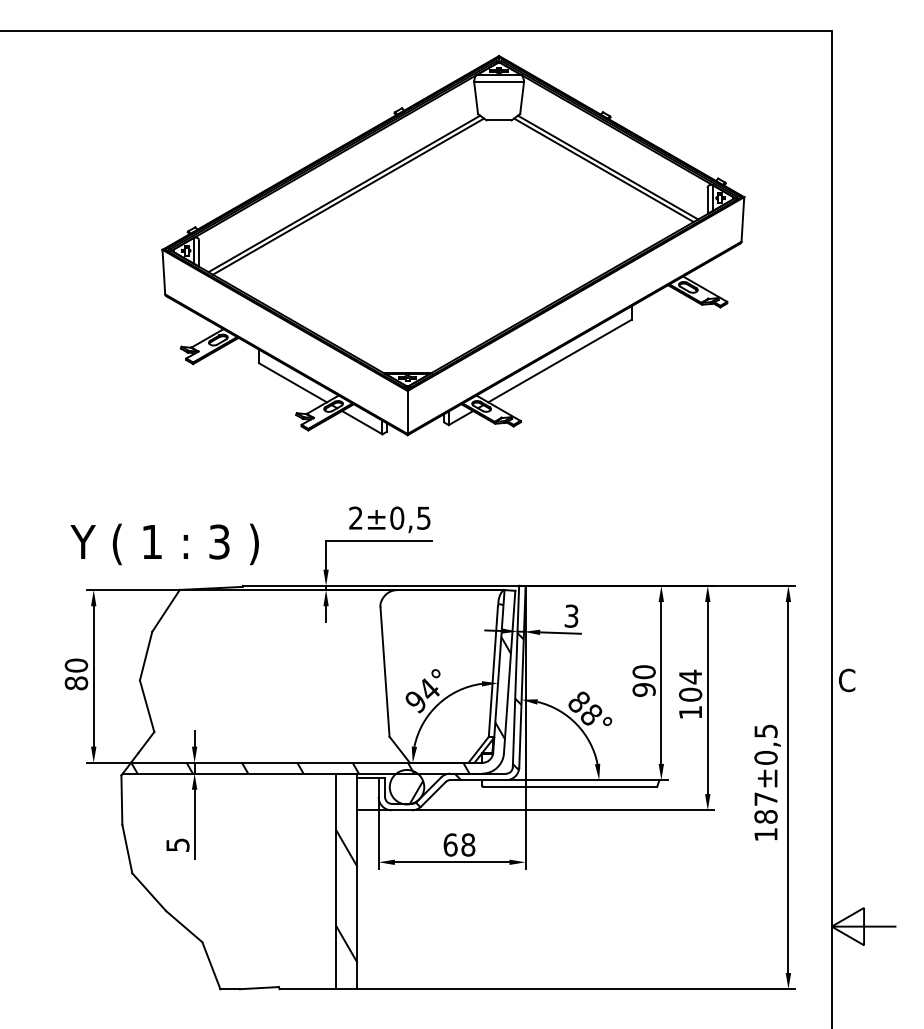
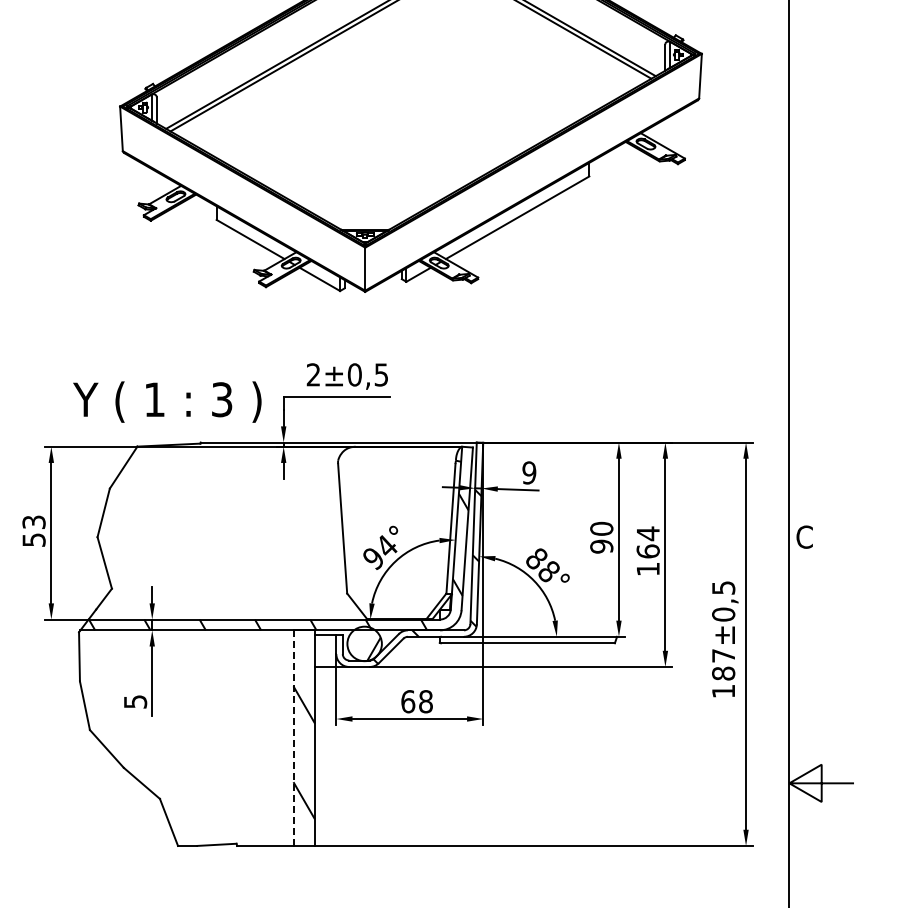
text: (164, 544) -> (167, 402), moved
text: (571, 615) -> (529, 472), 3 -> 9
text: (76, 674) -> (34, 531), 80 -> 53
text: (690, 694) -> (648, 551), 104 -> 164
line: (335, 881) -> (293, 738), solid -> dashed

